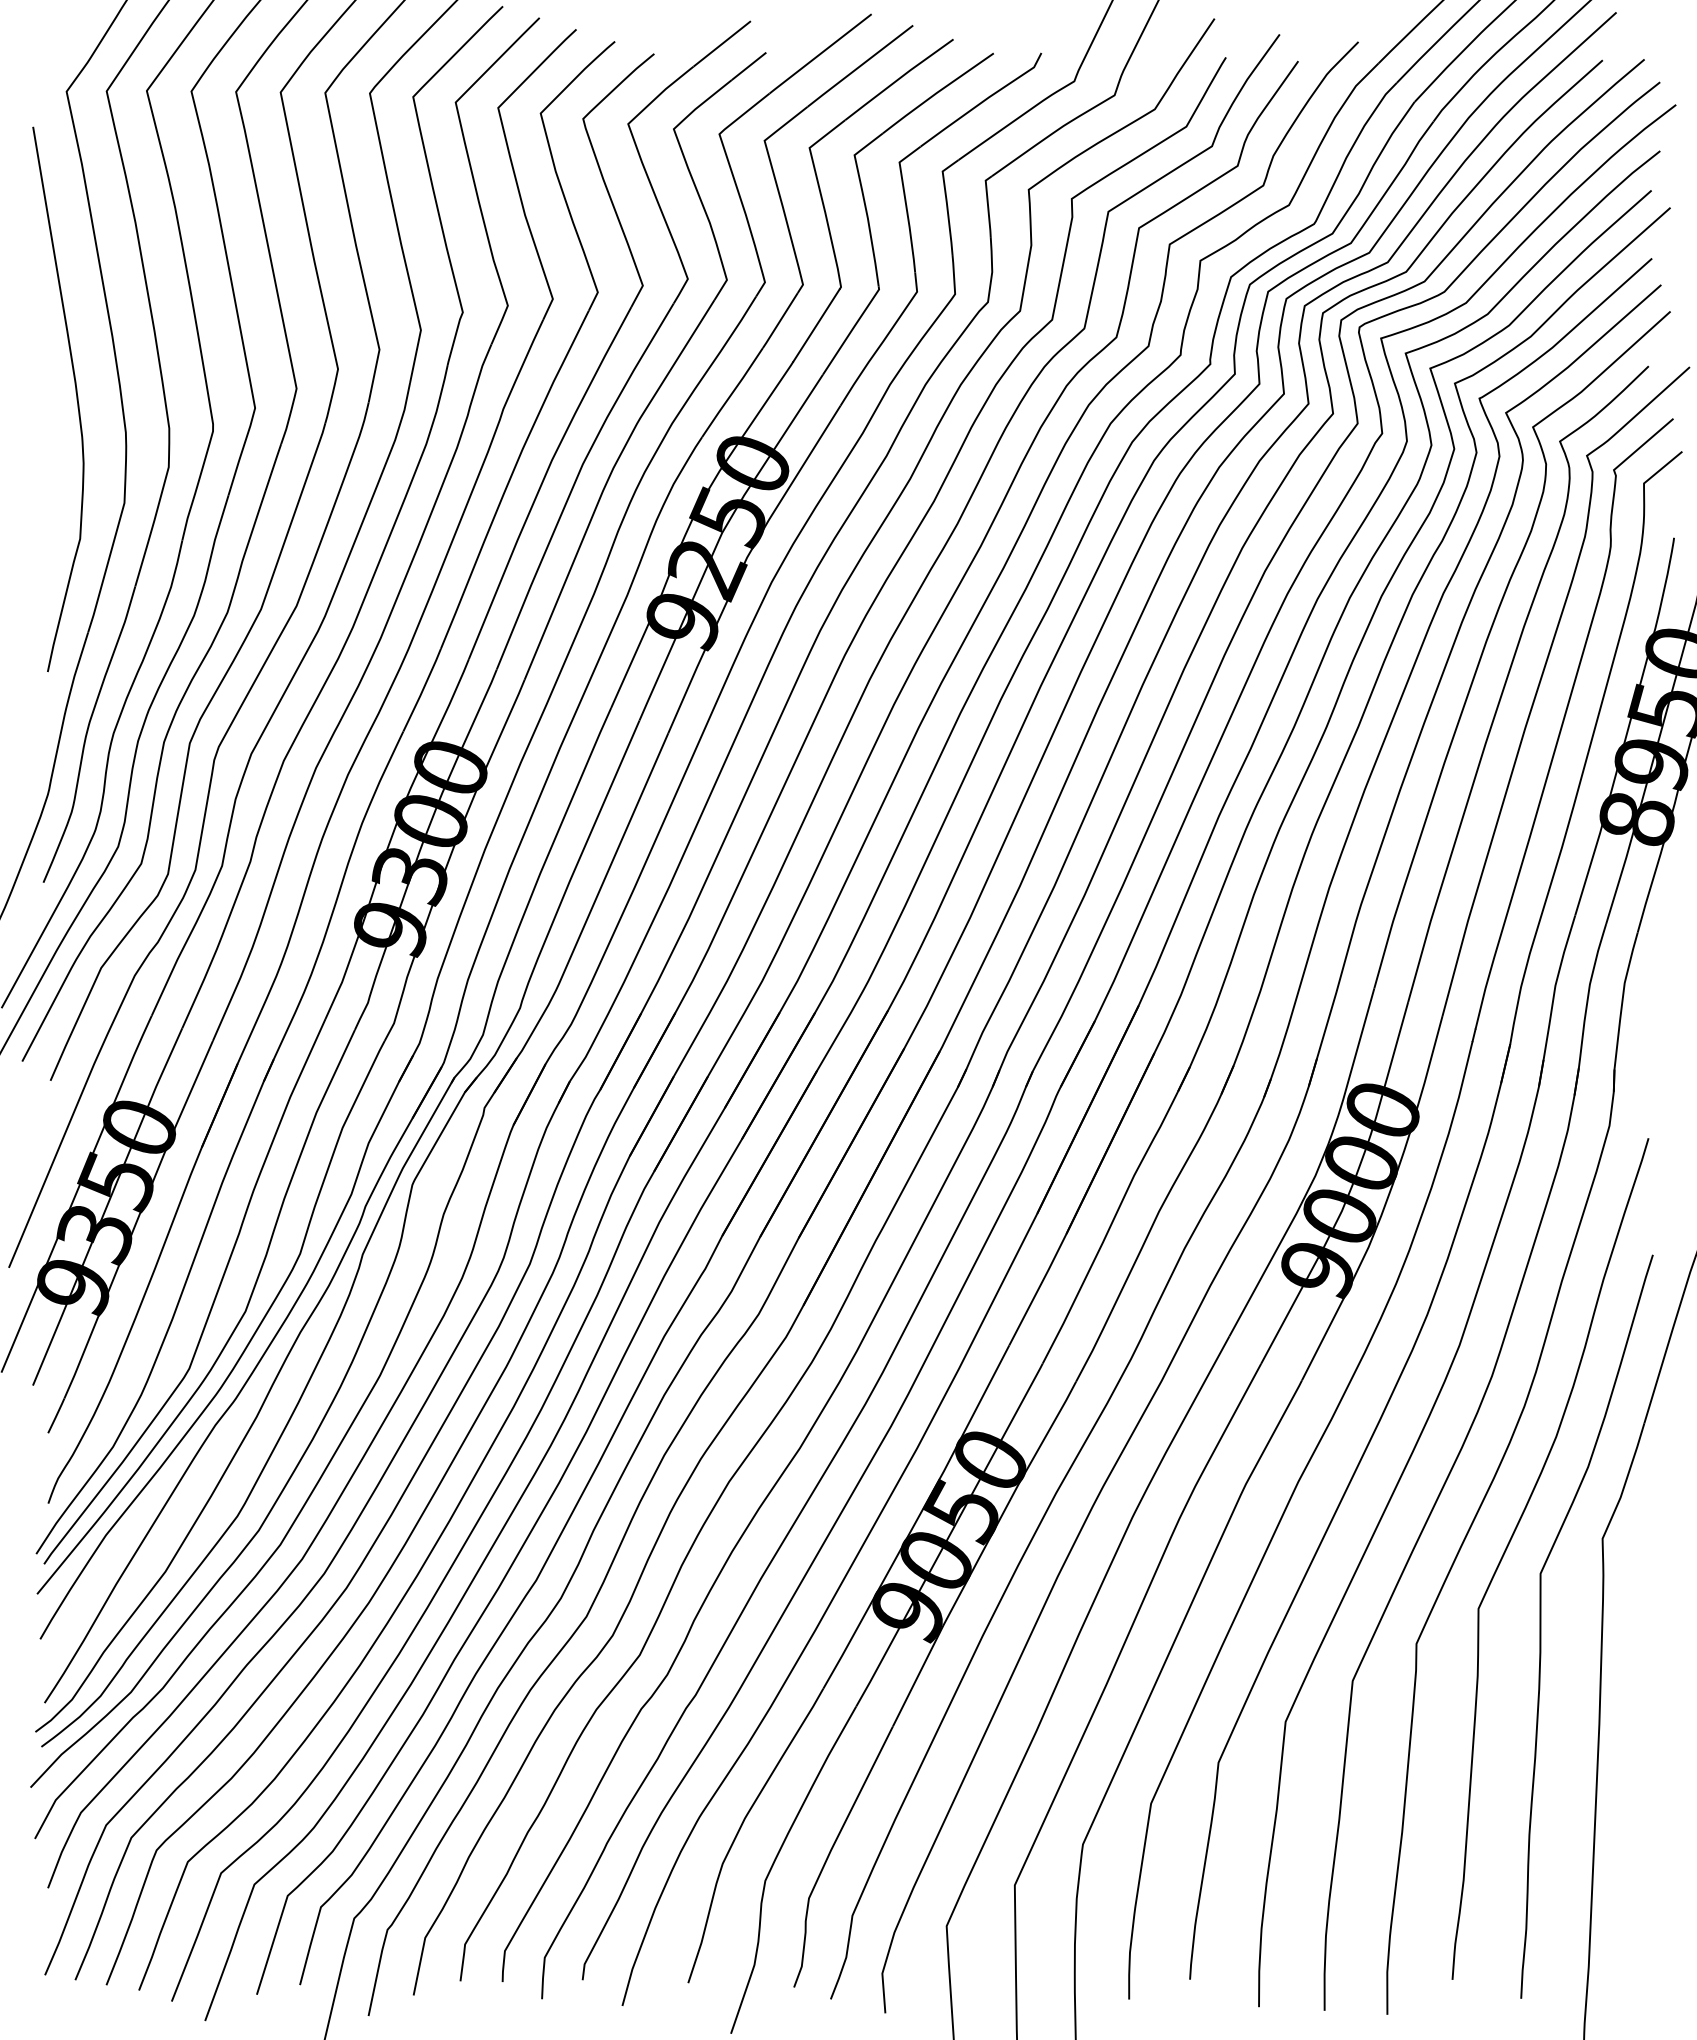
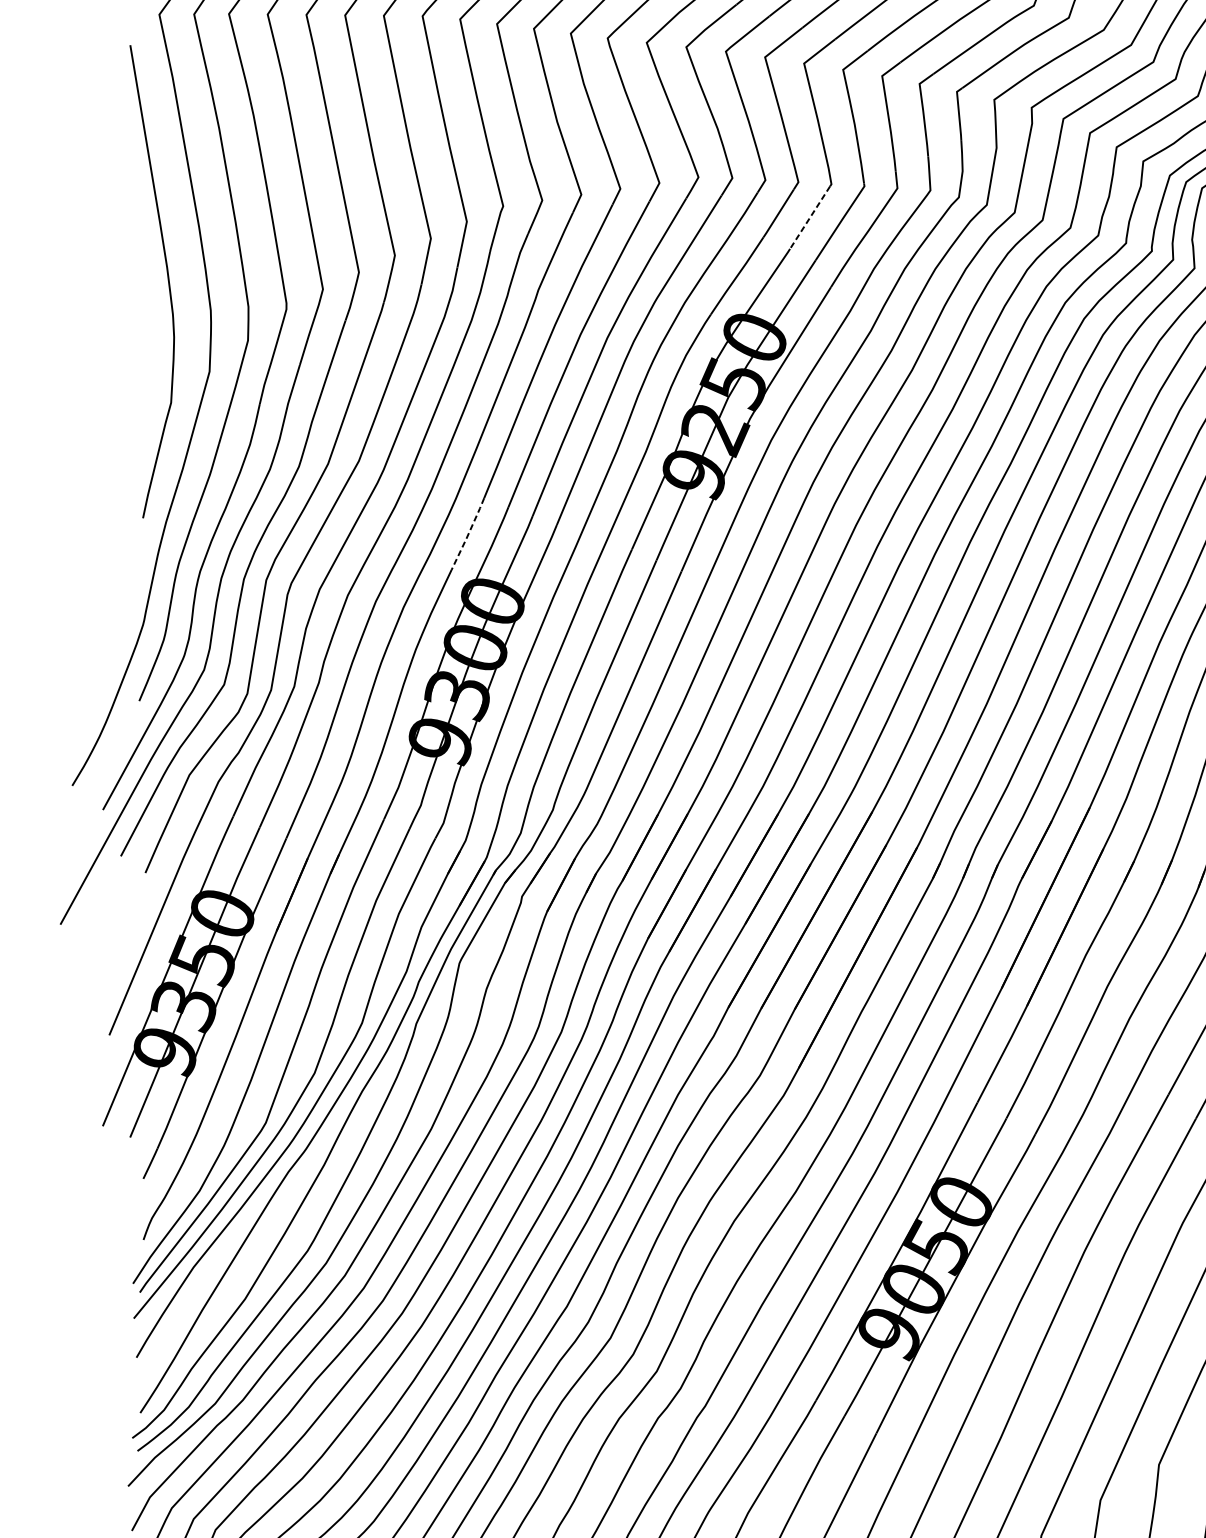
line: (816, 325) -> (810, 217), solid -> dashed
line: (422, 690) -> (468, 534), solid -> dashed

